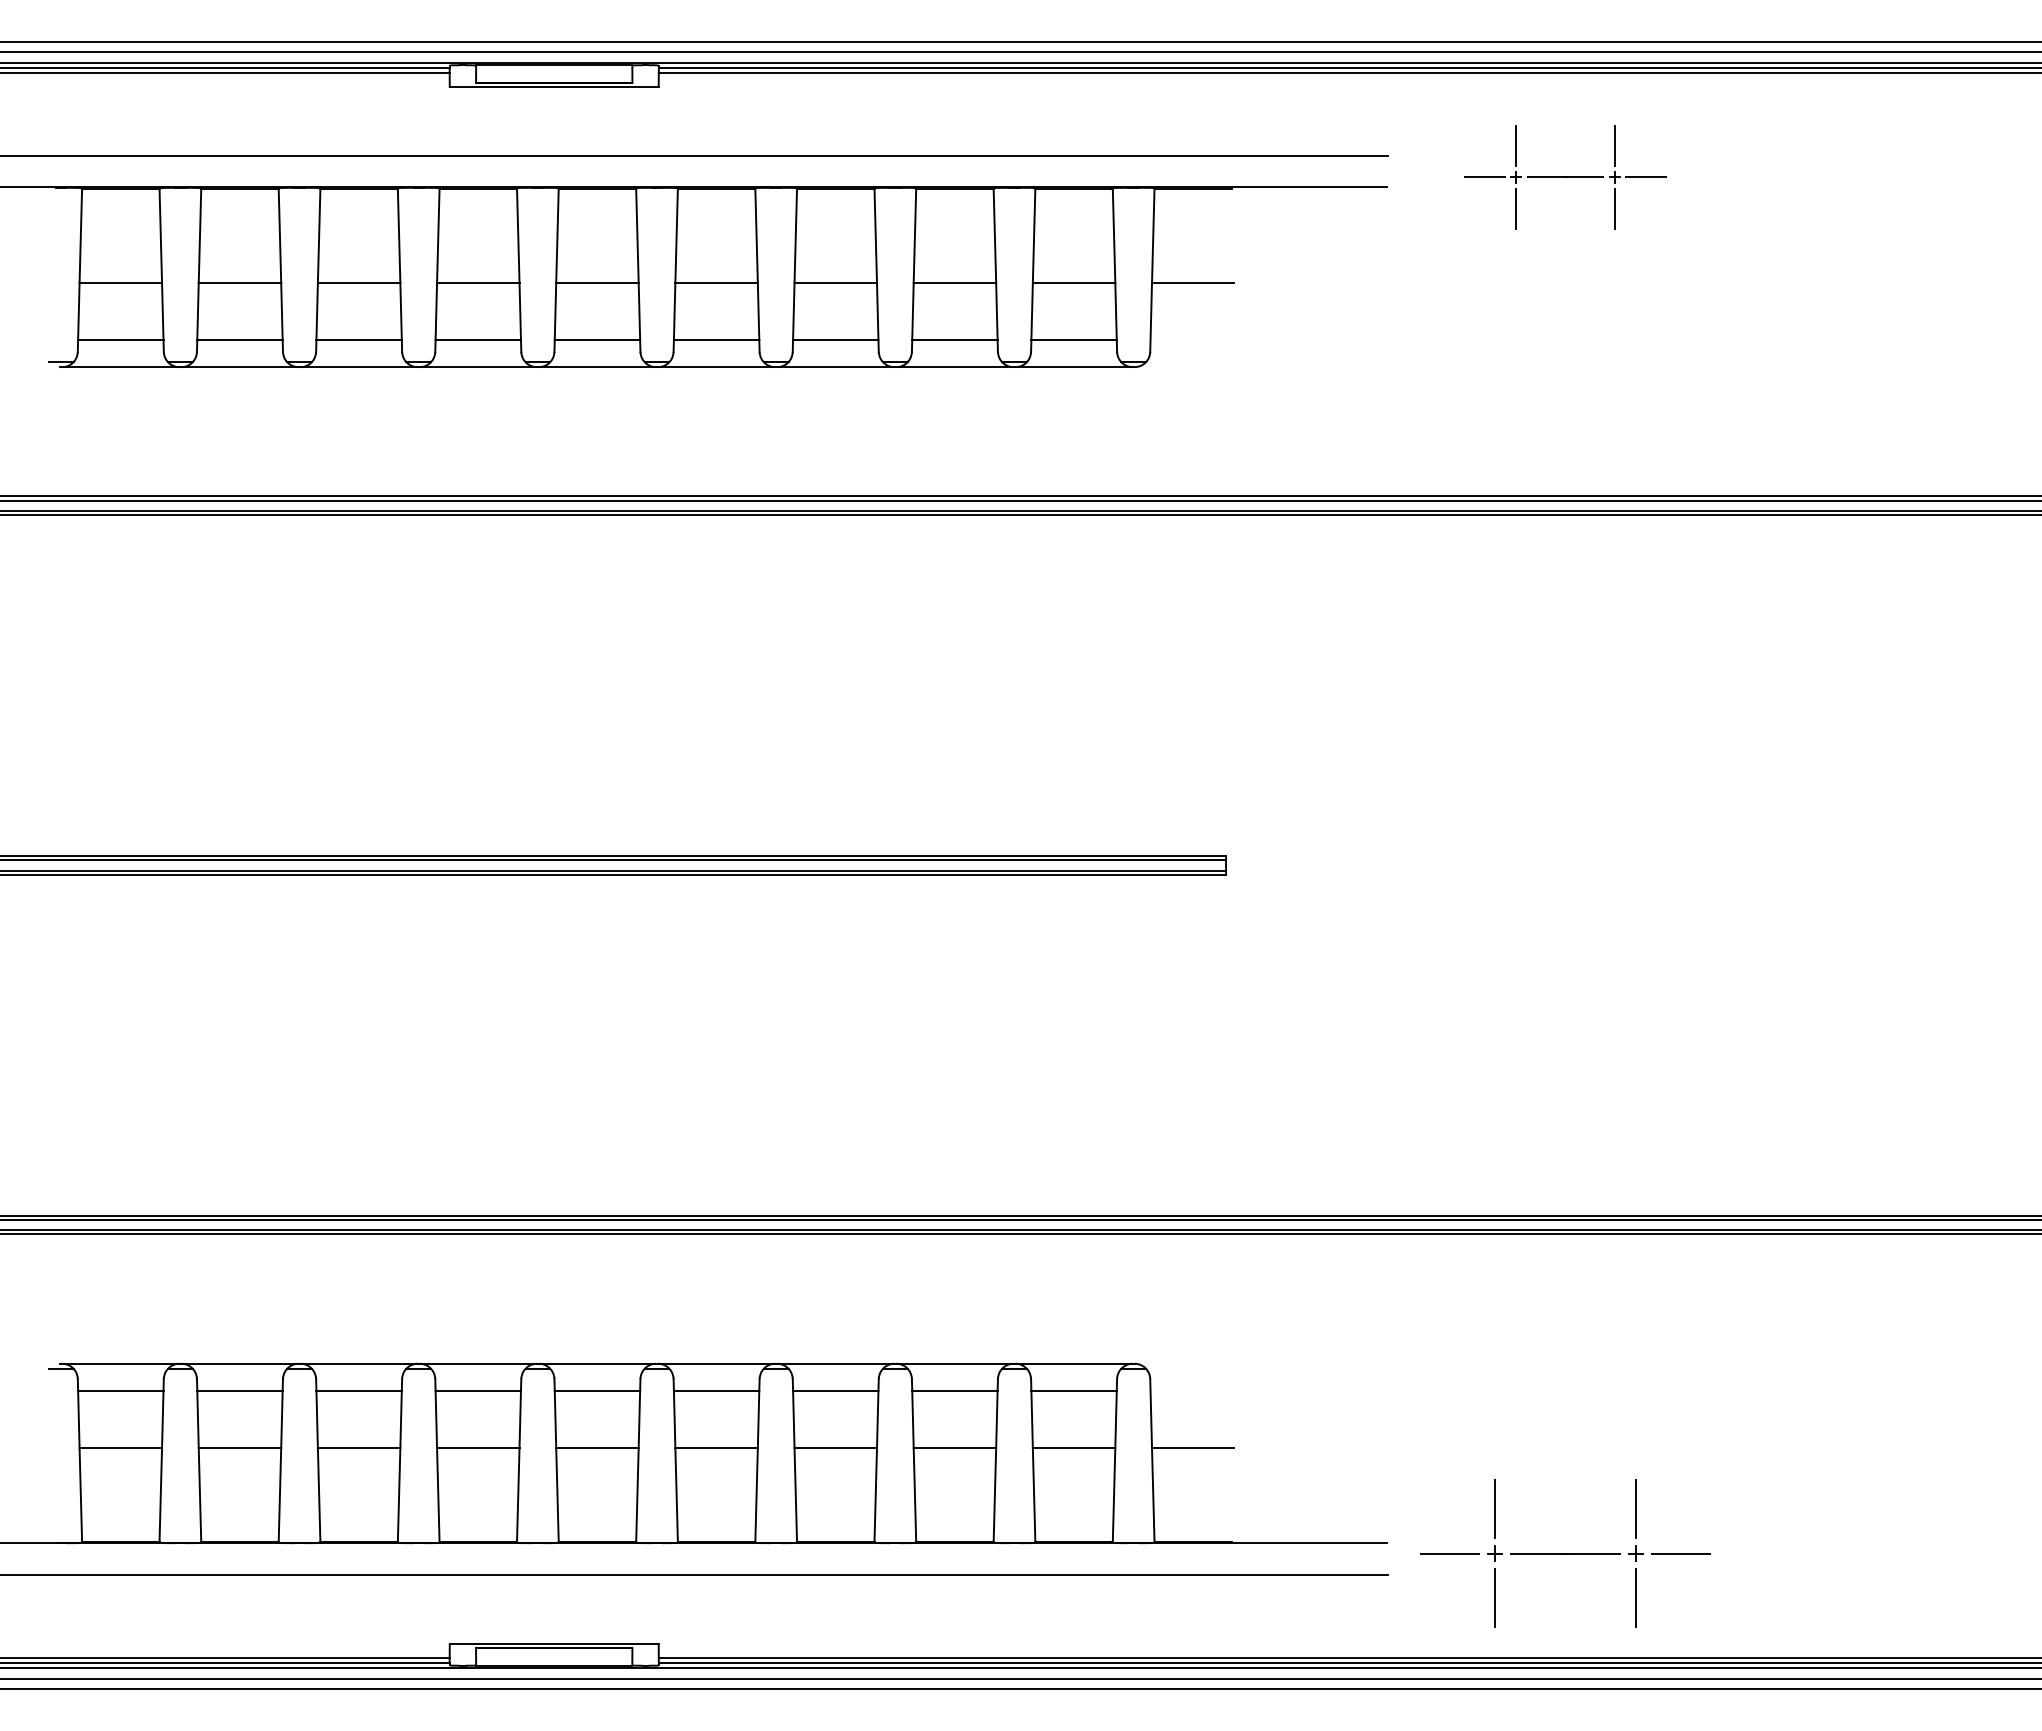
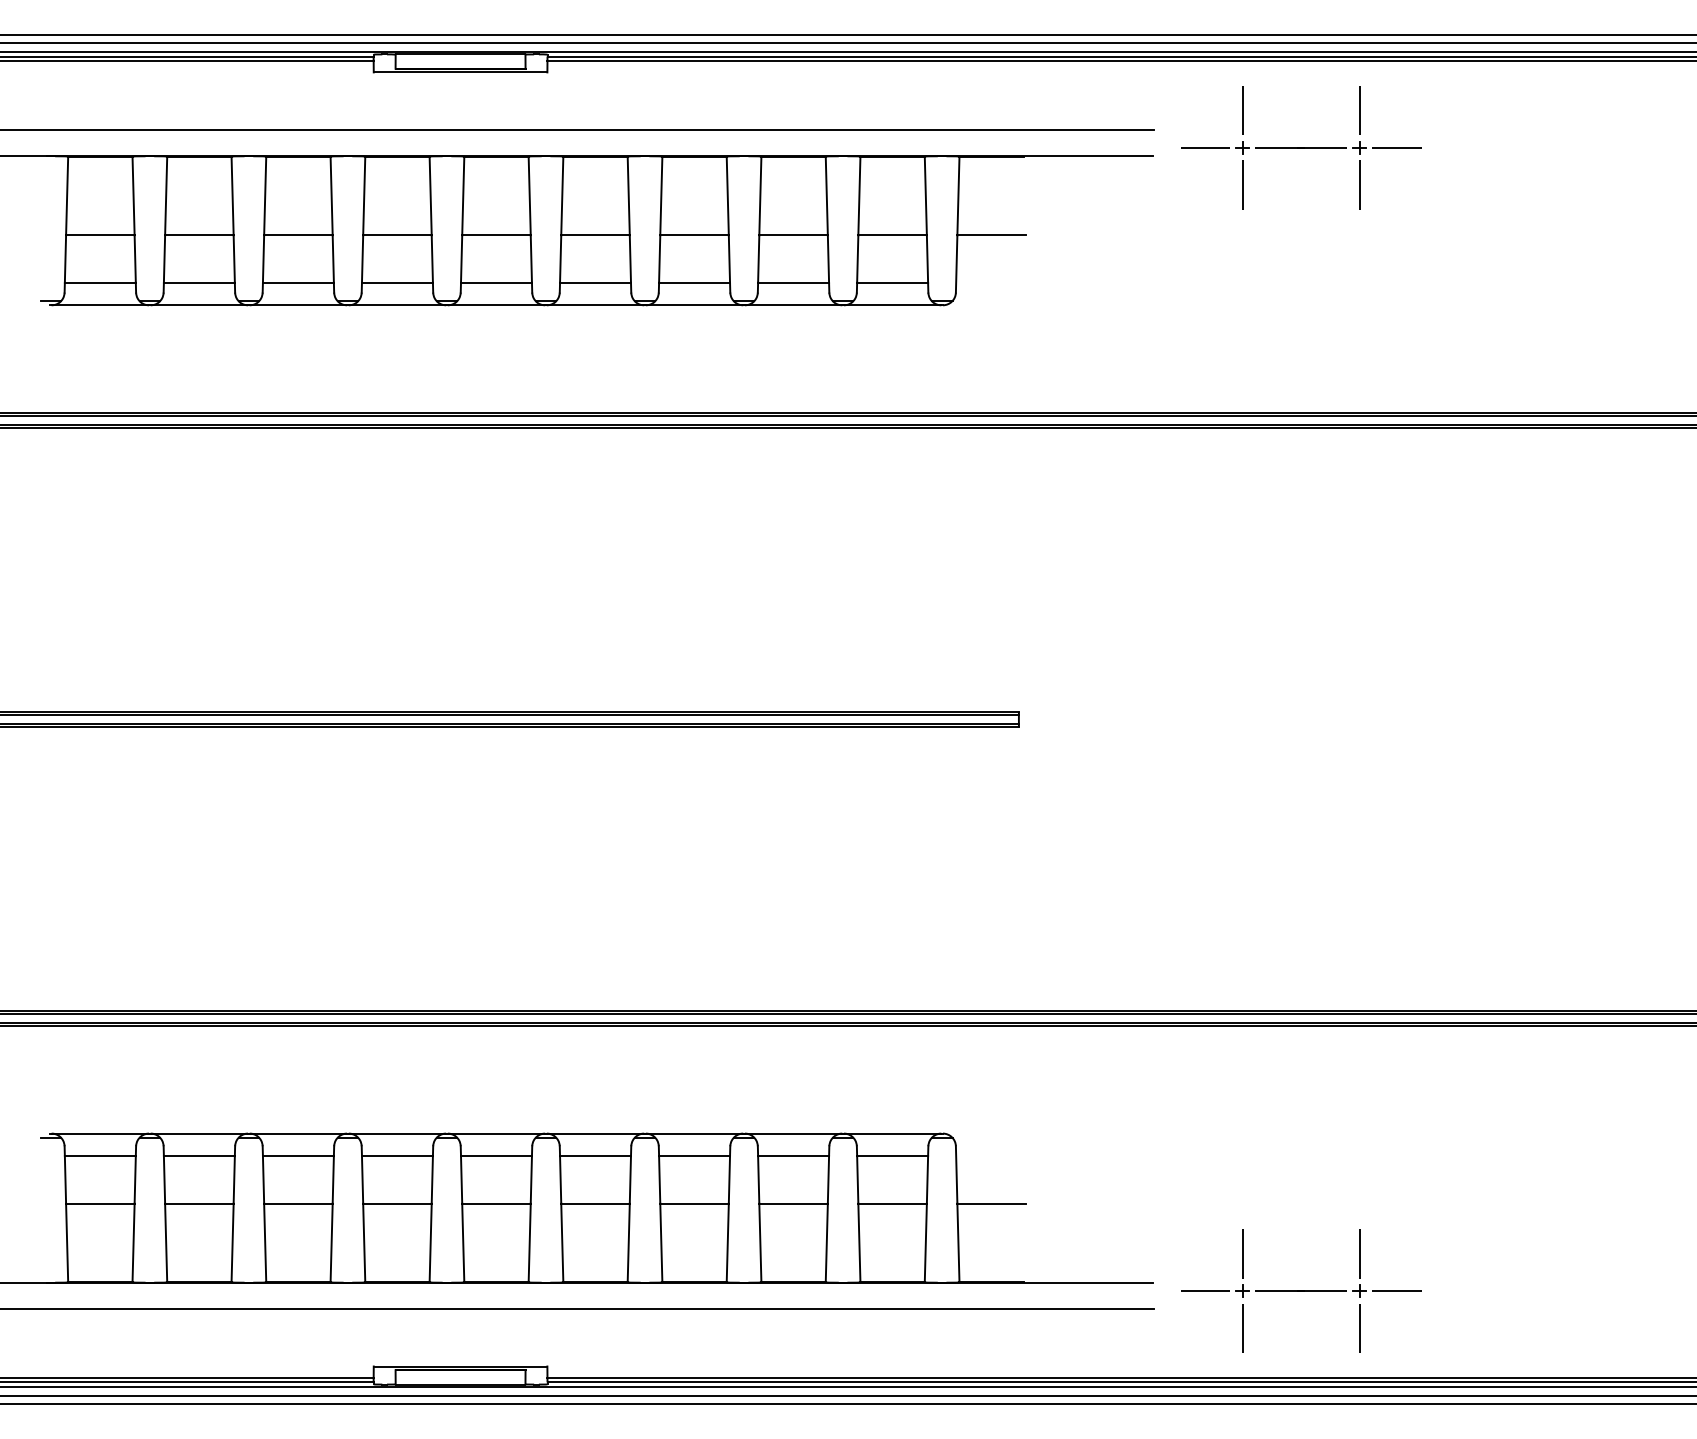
part: (1565, 177) -> (1301, 147), size x1.43

